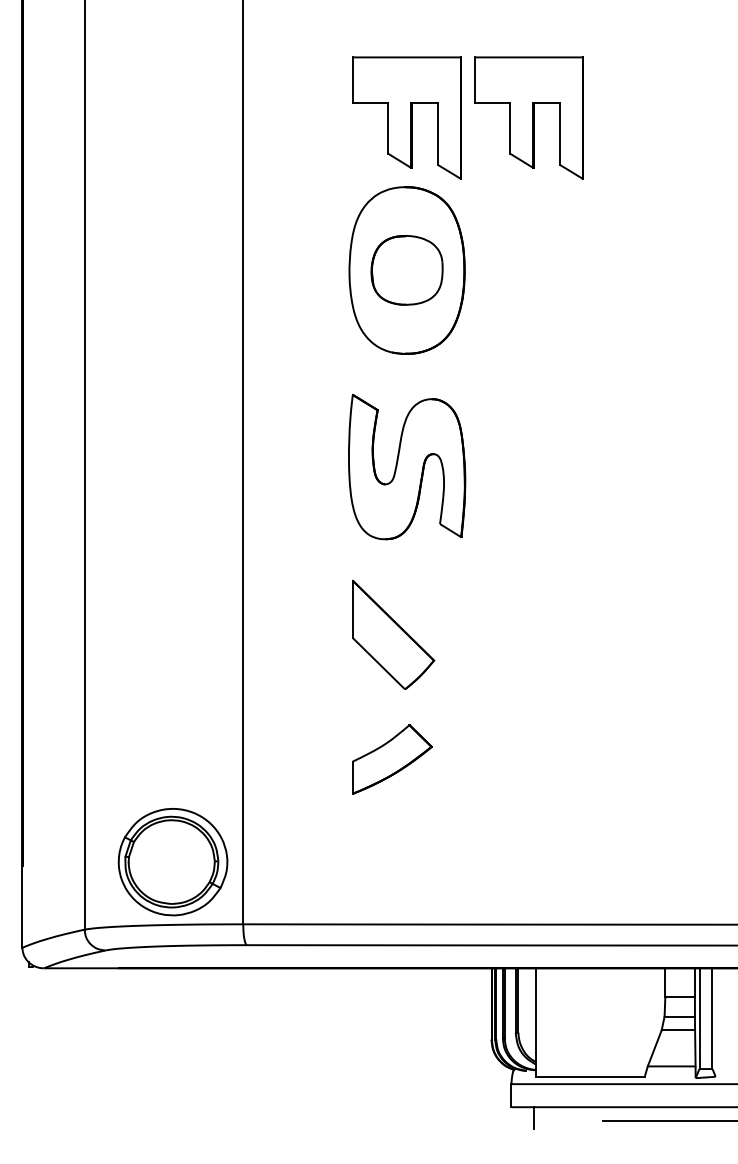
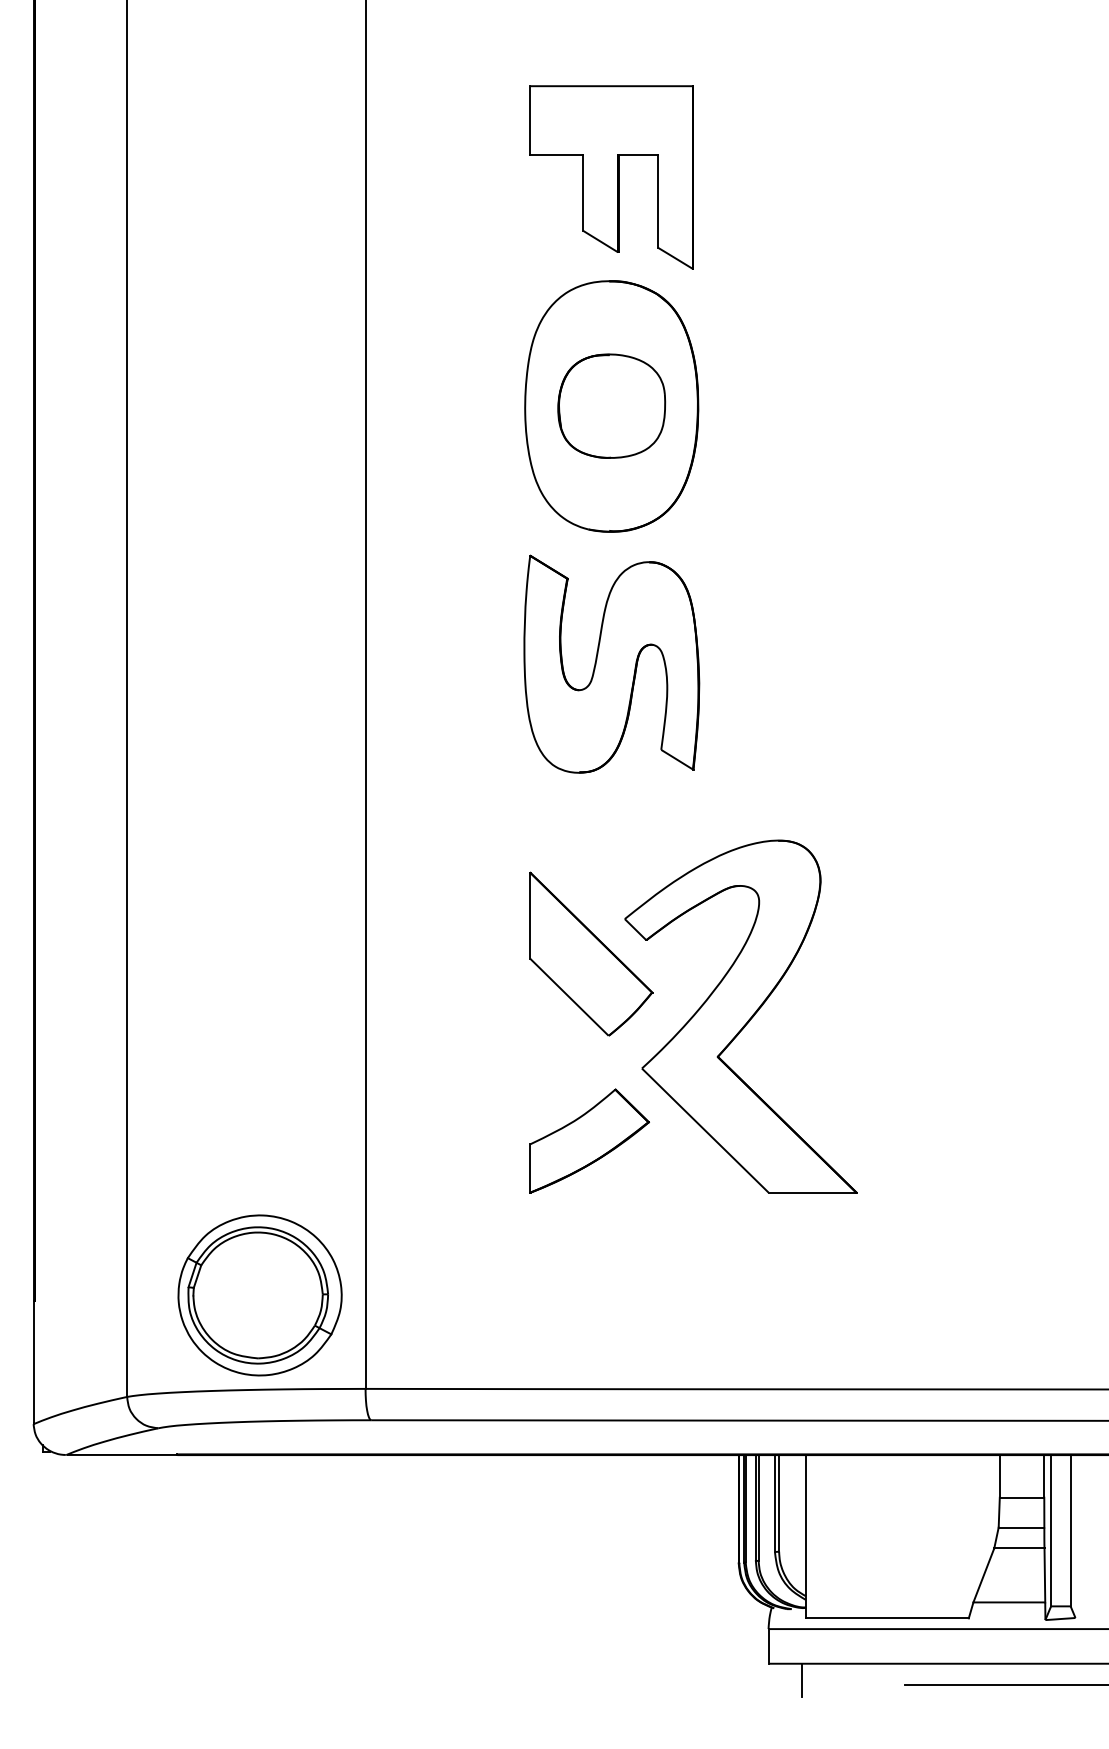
part: (528, 117) -> (794, 176), removed
part: (407, 466) -> (612, 663), moved
part: (493, 676) -> (741, 1016), added

